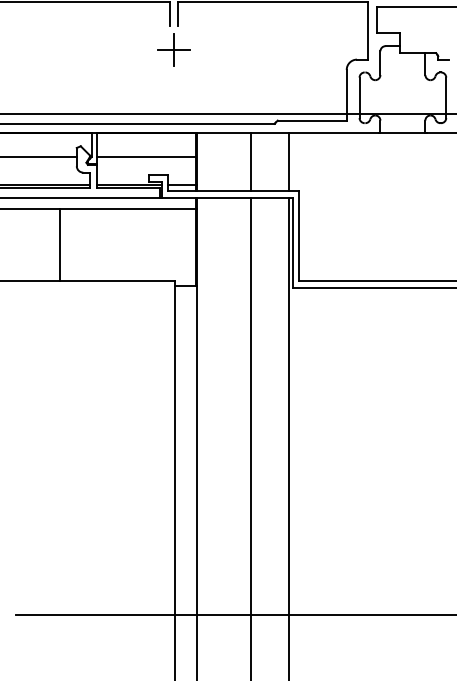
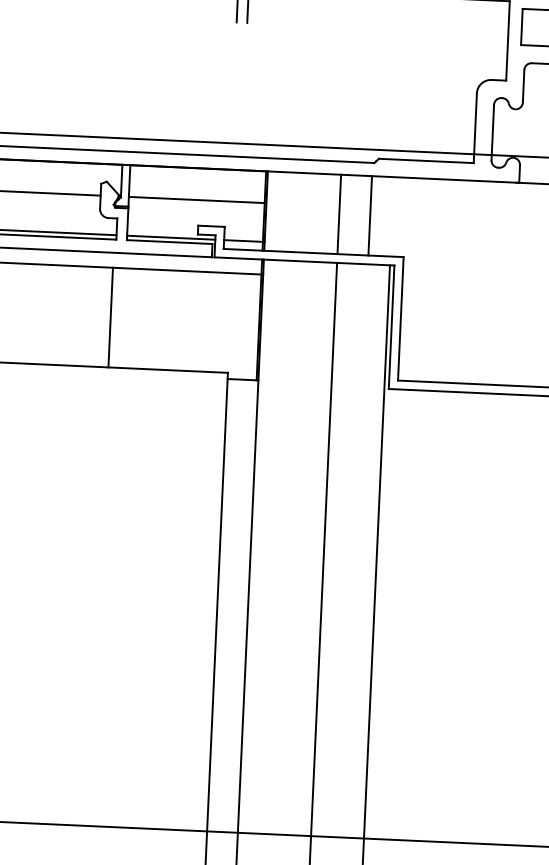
part: (173, 49) -> (240, 54), removed
line: (289, 162) -> (370, 216), moved
line: (60, 244) -> (111, 317), moved

